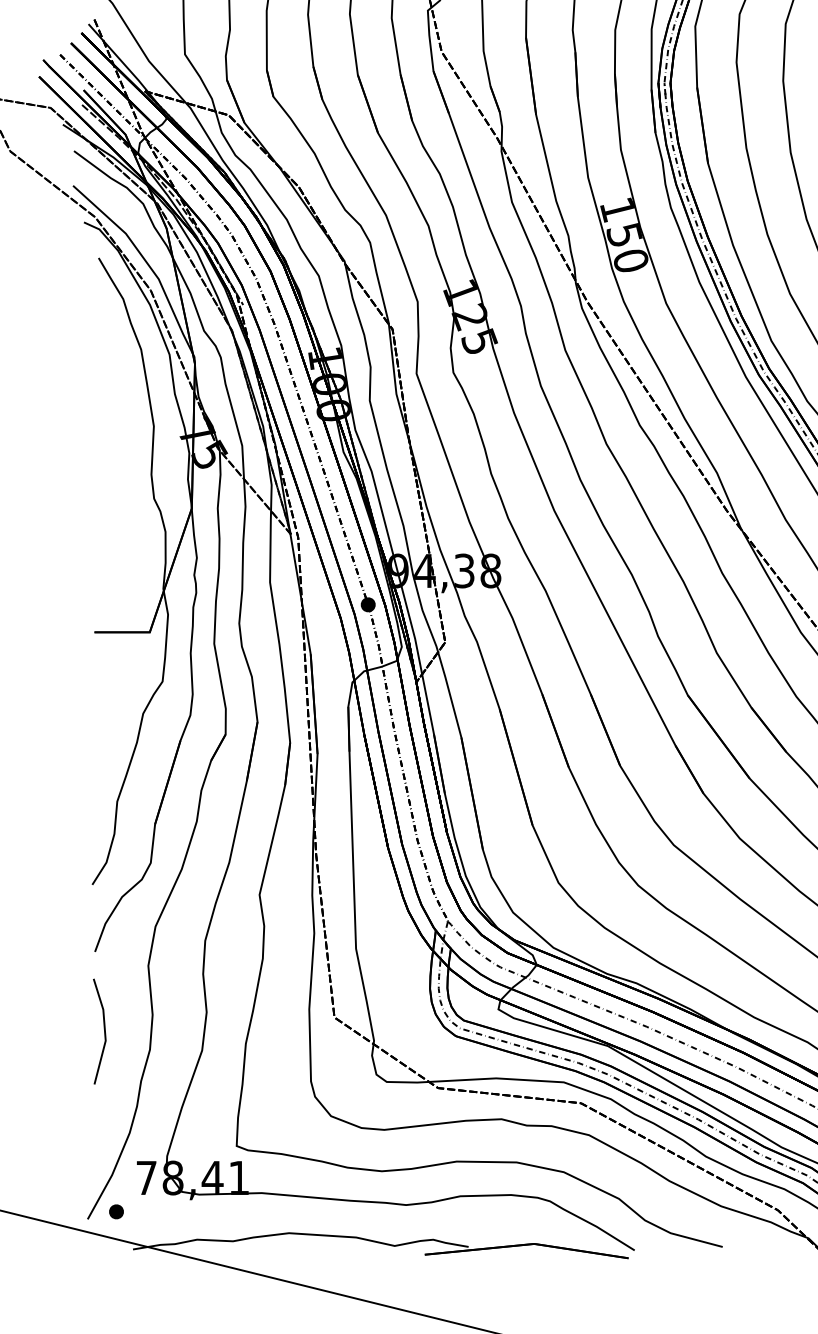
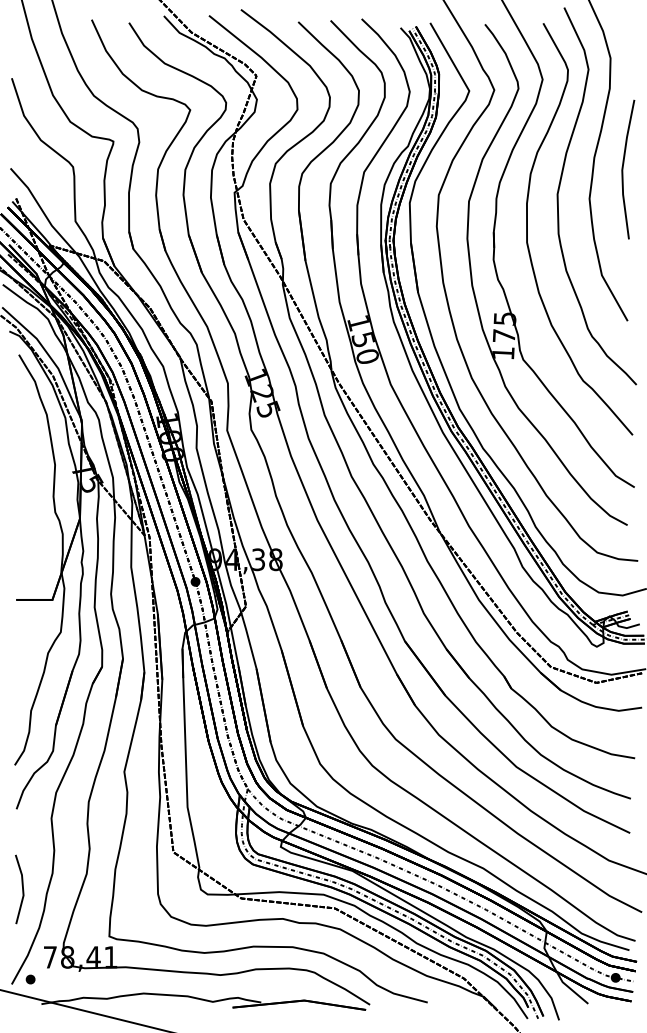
line: (104, 1031) -> (22, 889), moved

